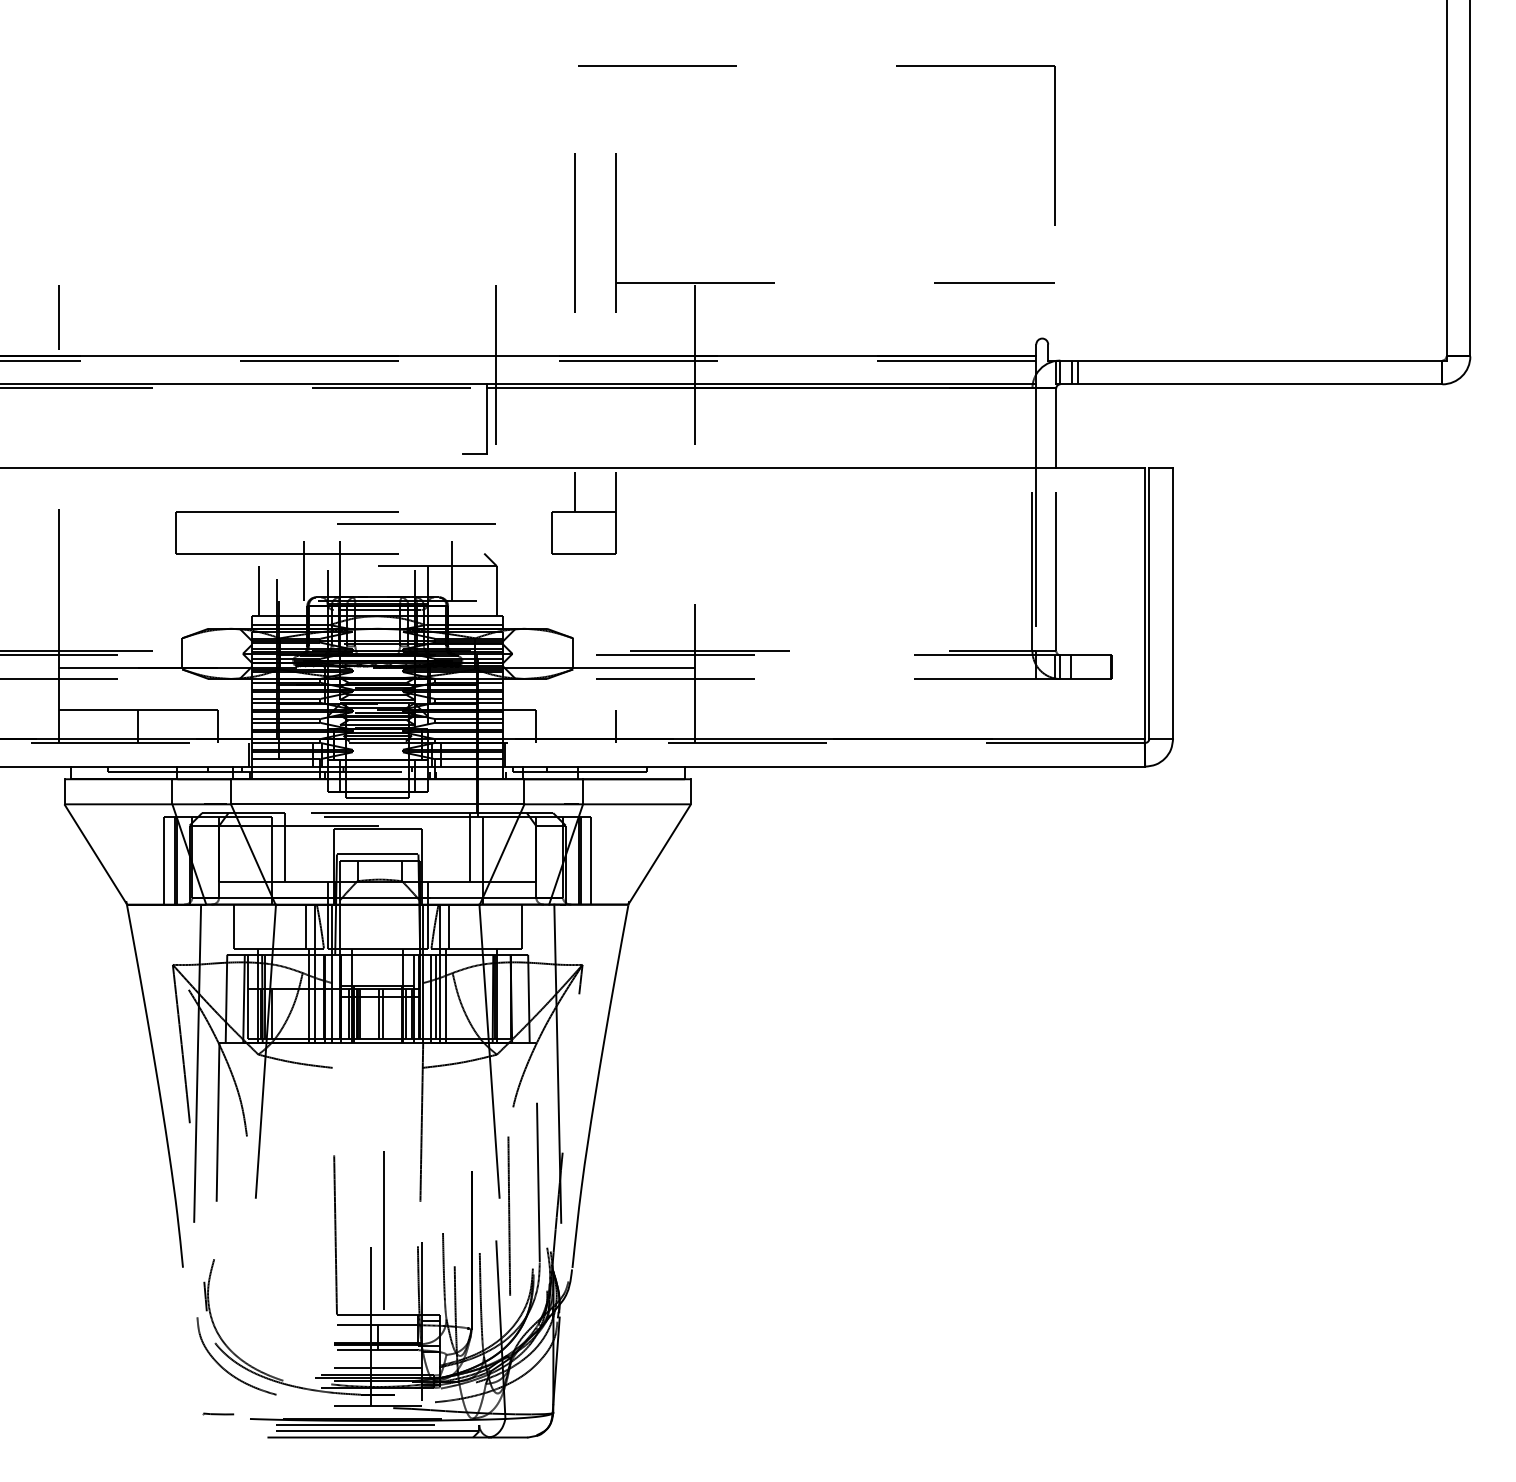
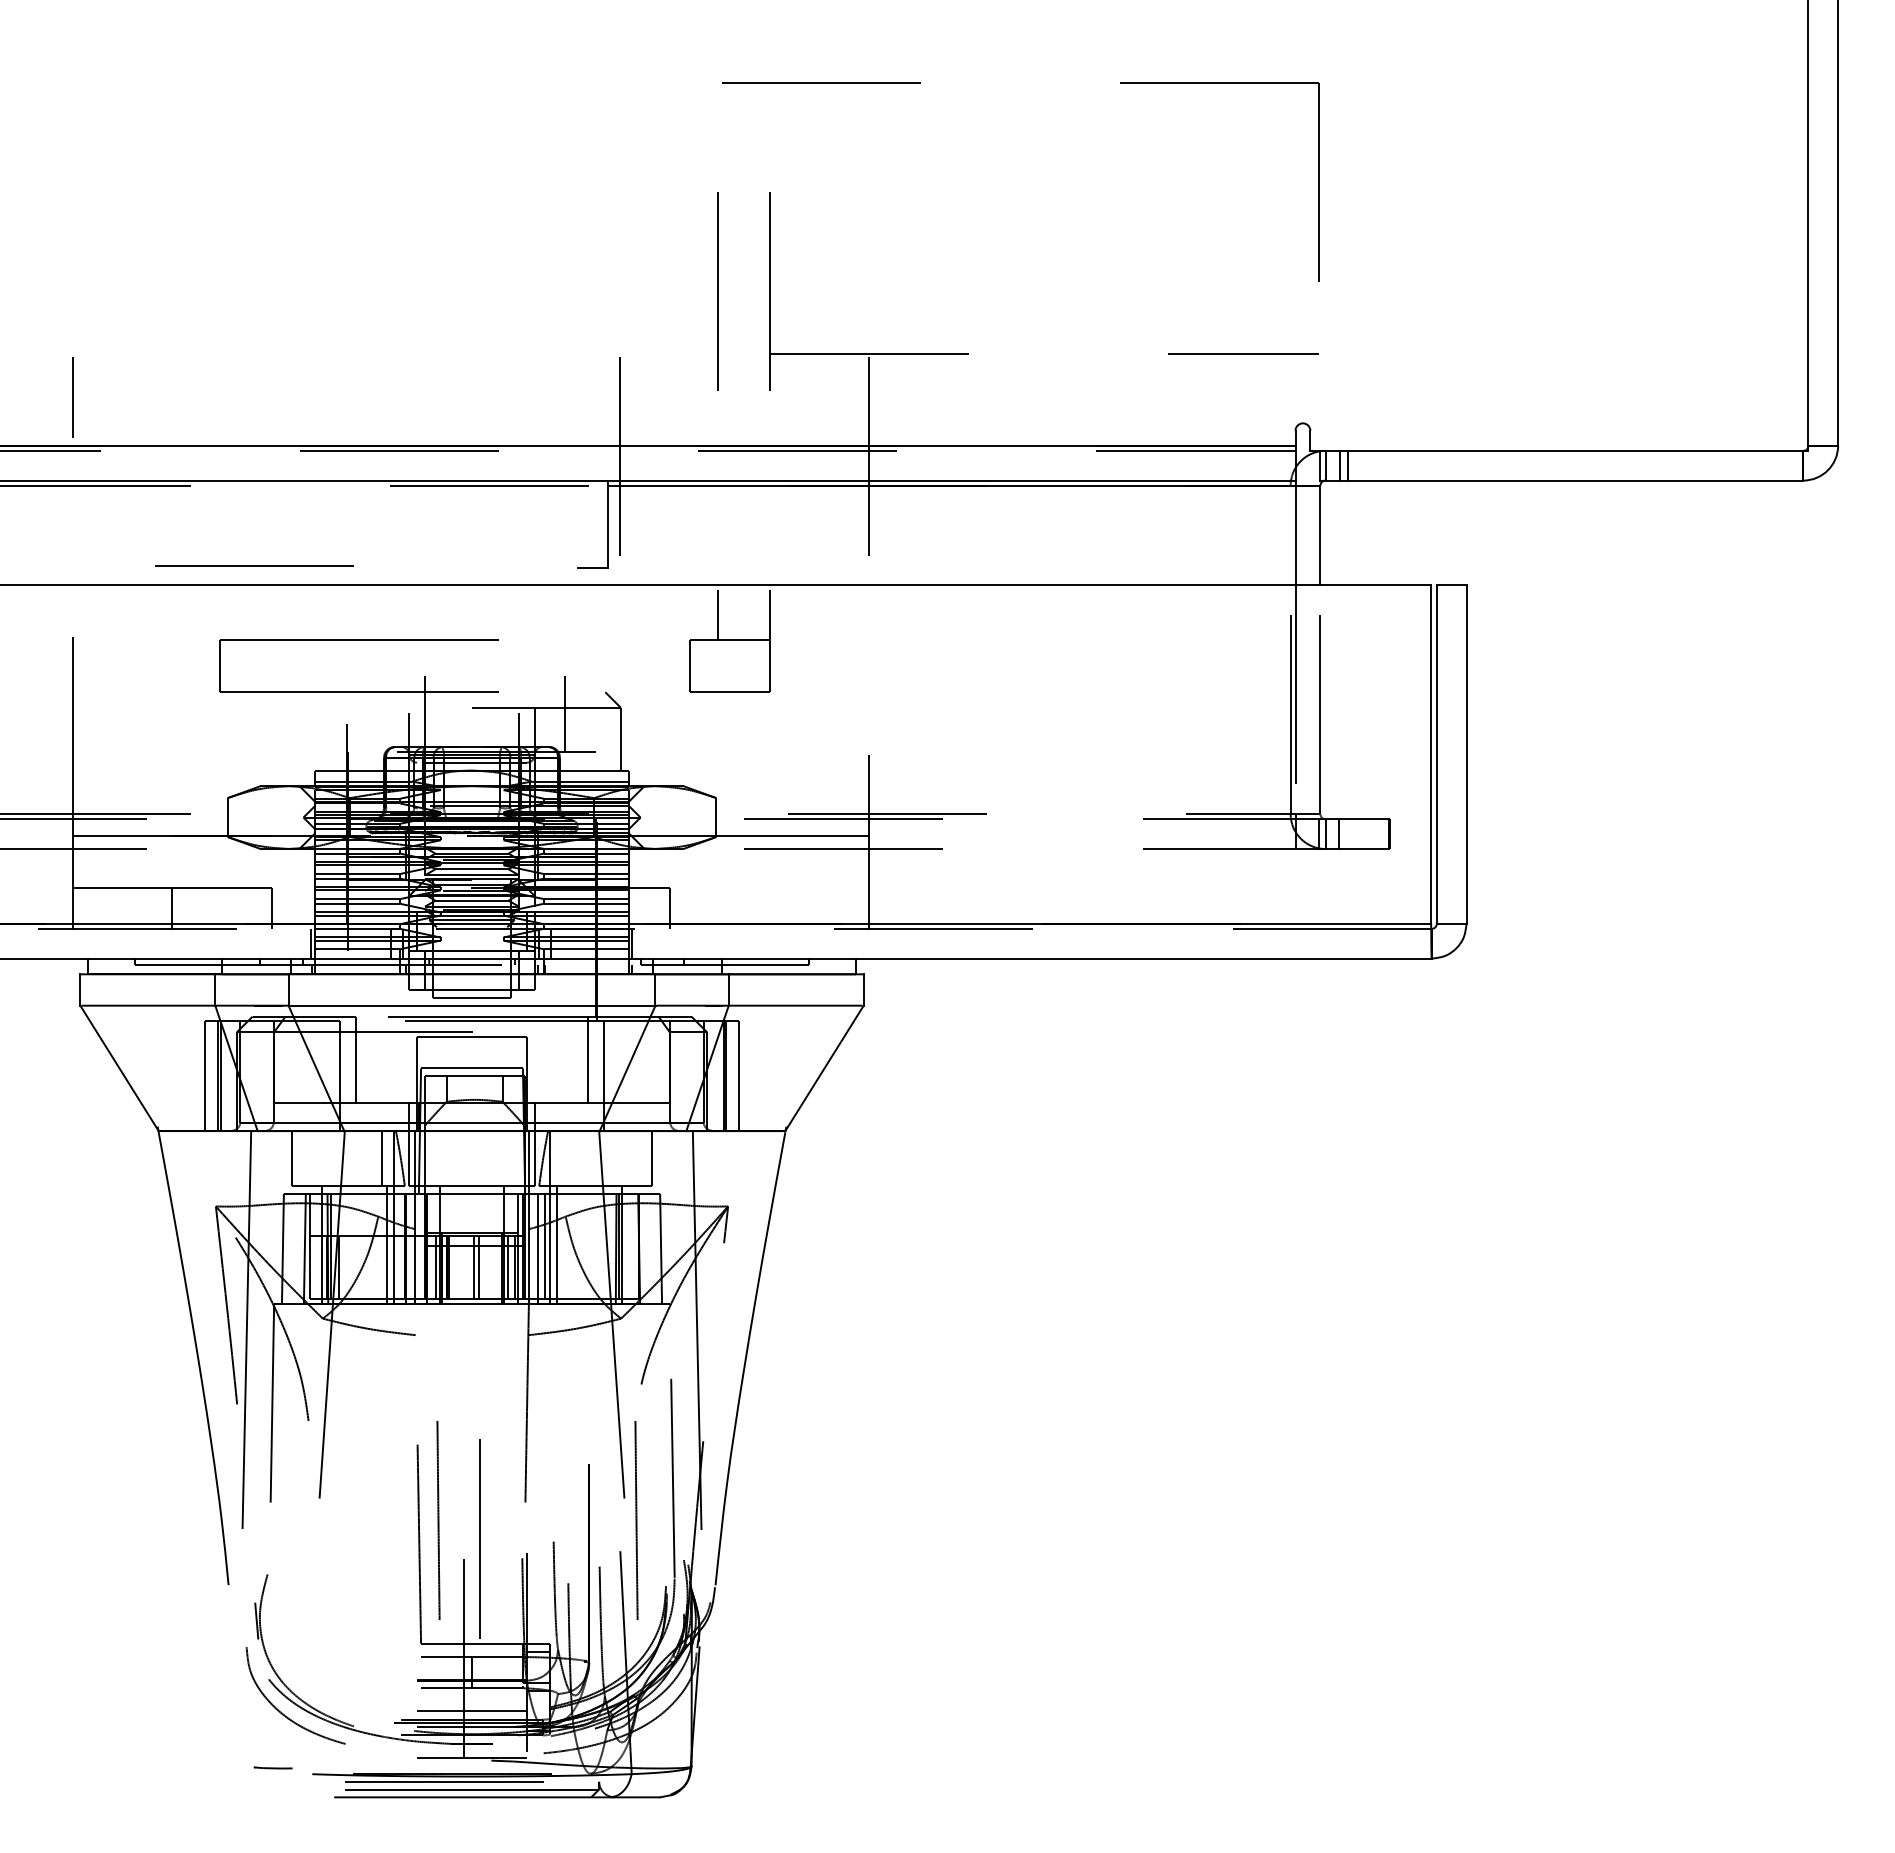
line: (416, 524) -> (254, 565), moved
line: (303, 570) -> (379, 713), removed
line: (258, 590) -> (323, 738), removed
line: (615, 725) -> (769, 907), removed
line: (449, 926) -> (561, 1158), removed
line: (350, 1216) -> (438, 1520), added

